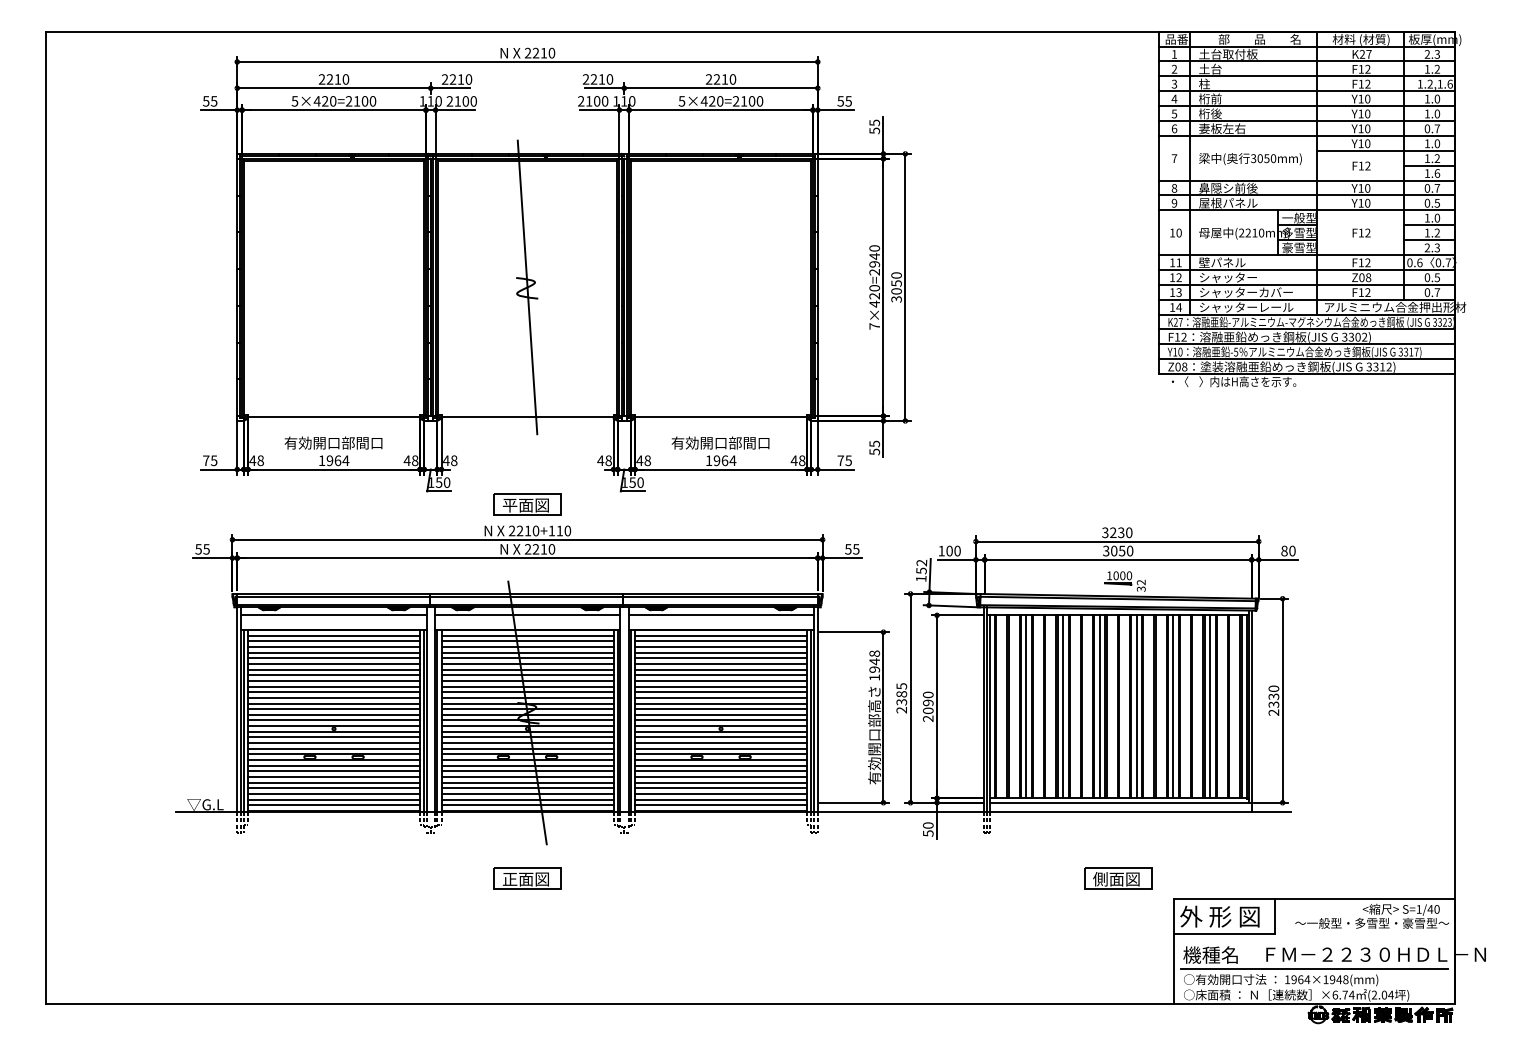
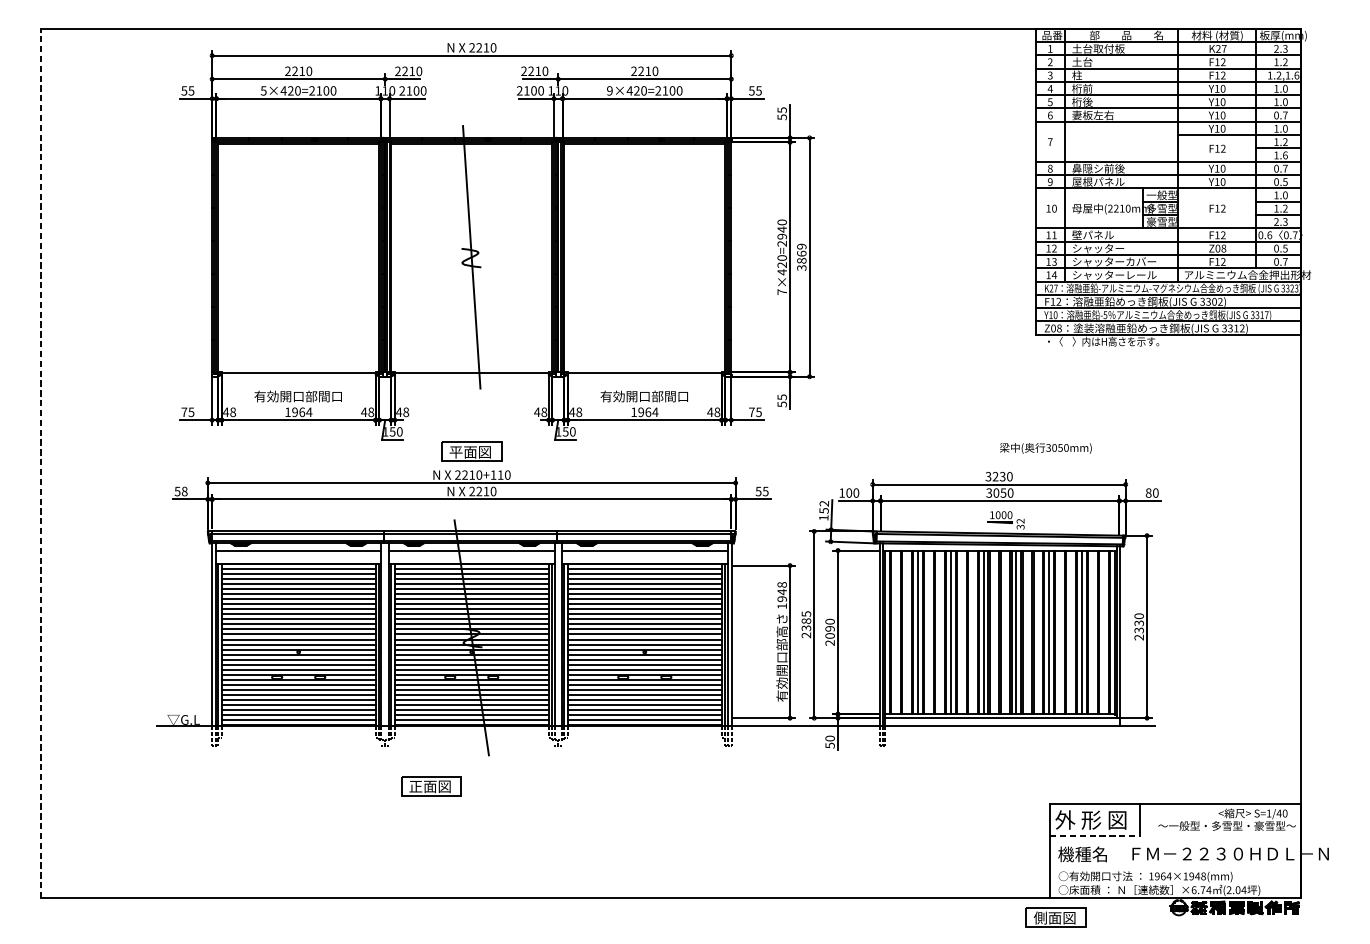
text: (681, 101) -> (609, 91), 5×420=2100 -> 9×420=2100
text: (1250, 159) -> (1045, 448), moved
text: (896, 283) -> (801, 253), 3050 -> 3869
line: (45, 517) -> (40, 463), solid -> dashed
text: (206, 549) -> (184, 491), 55 -> 58
part: (527, 878) -> (431, 785), moved
part: (1118, 878) -> (1056, 917), moved
line: (1224, 934) -> (1095, 835), solid -> dashed
line: (1314, 969) -> (1175, 867), removed

